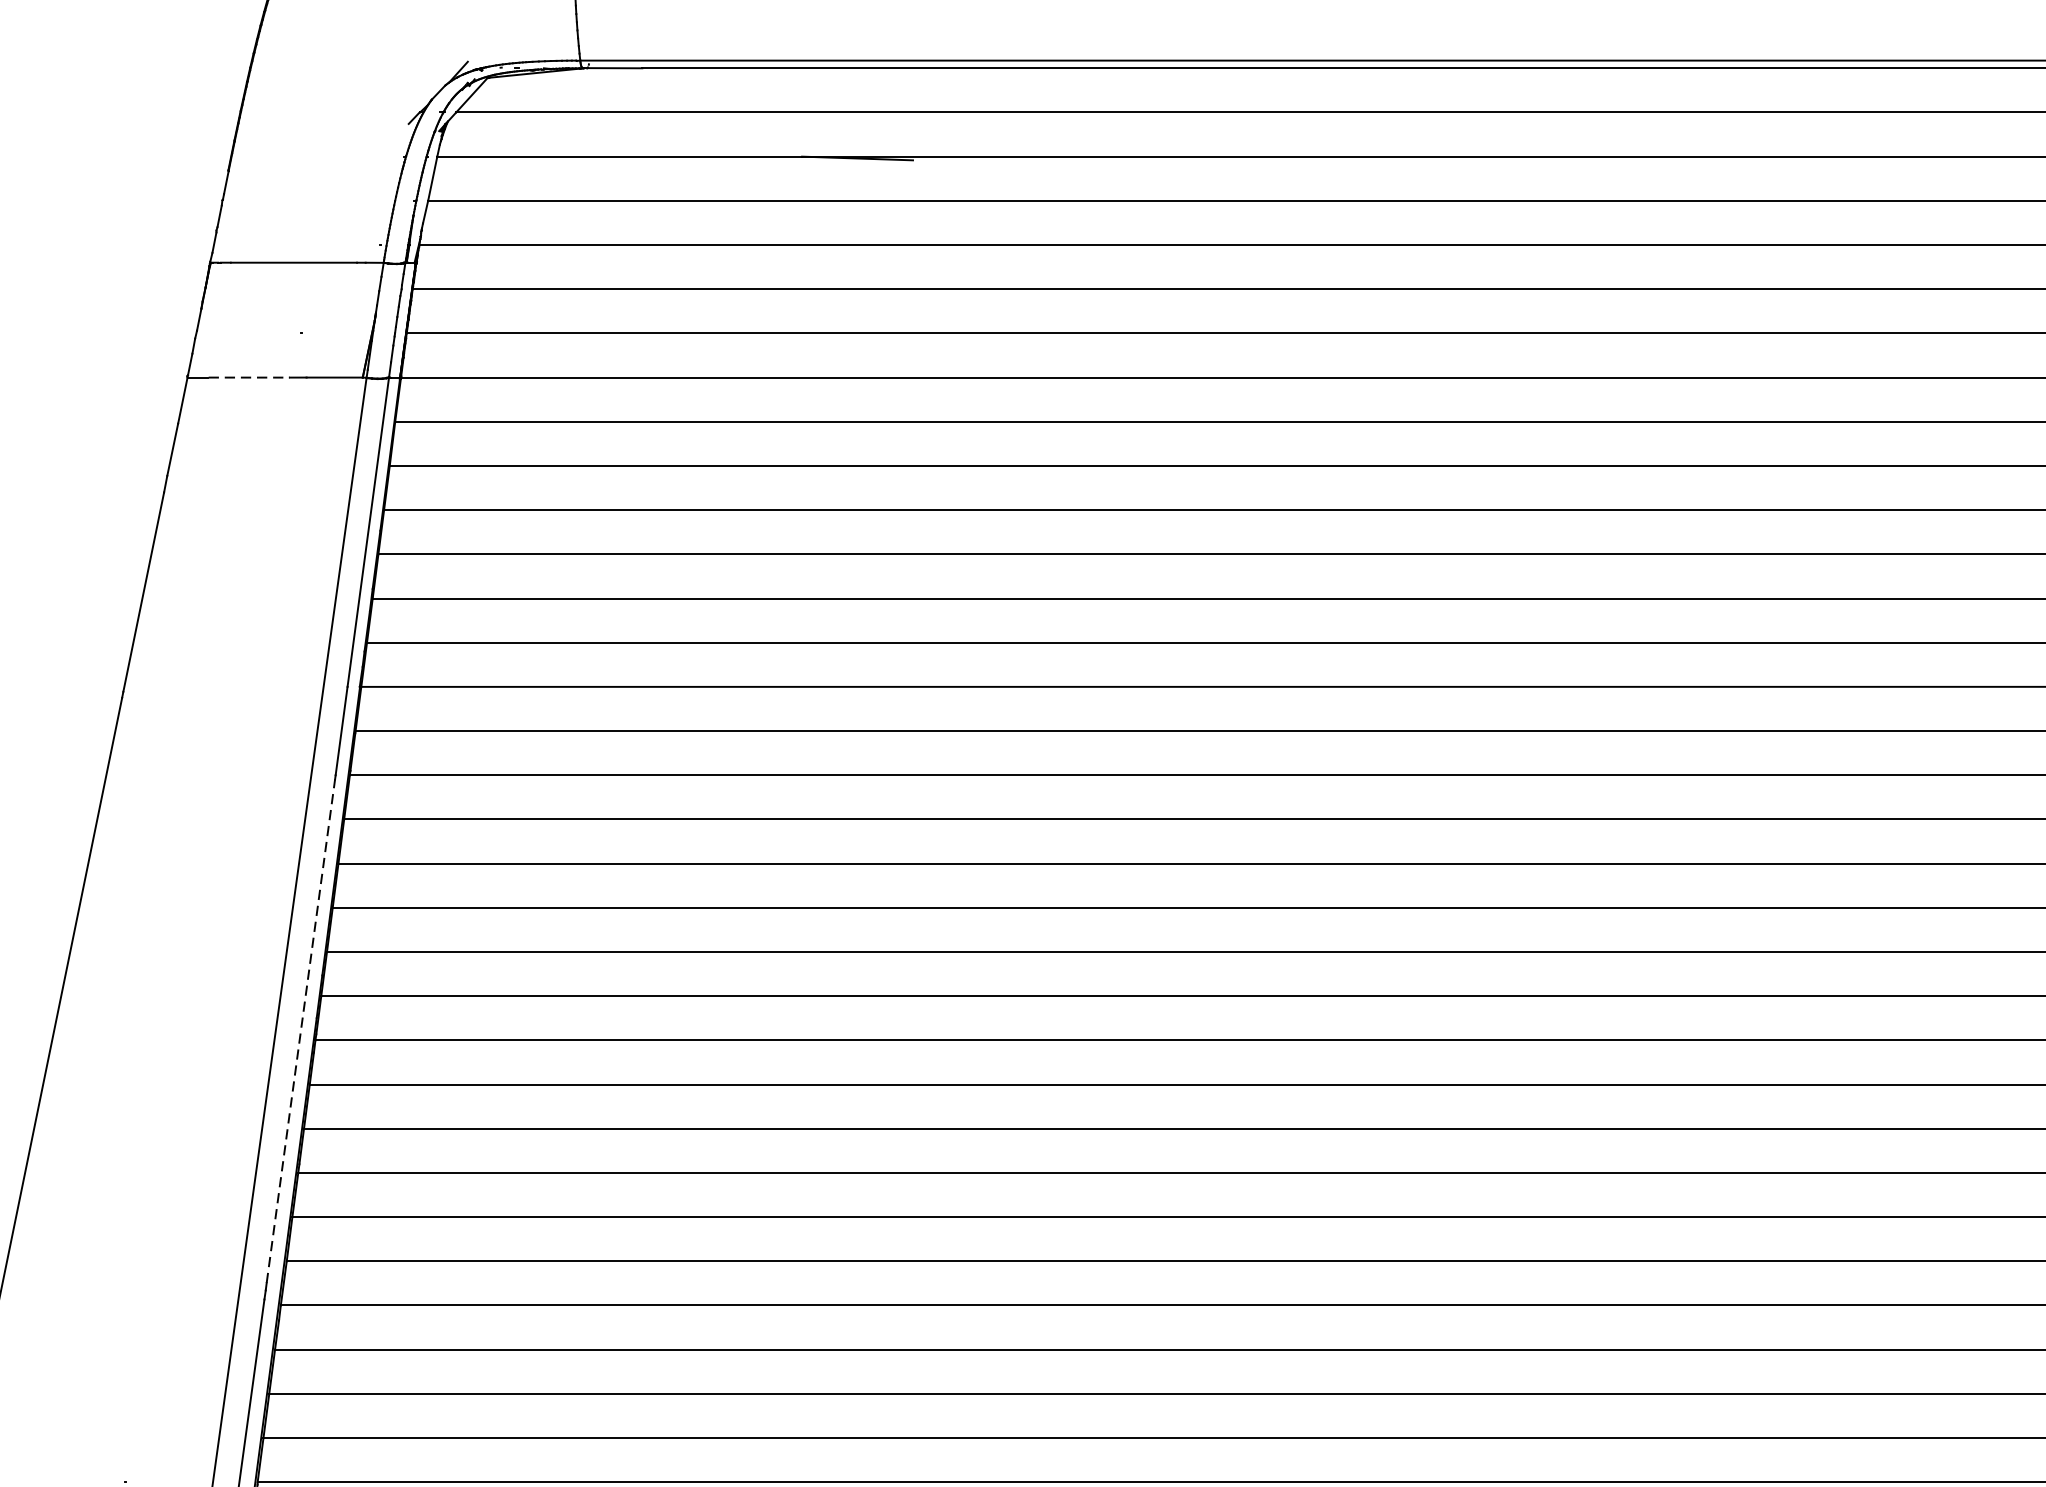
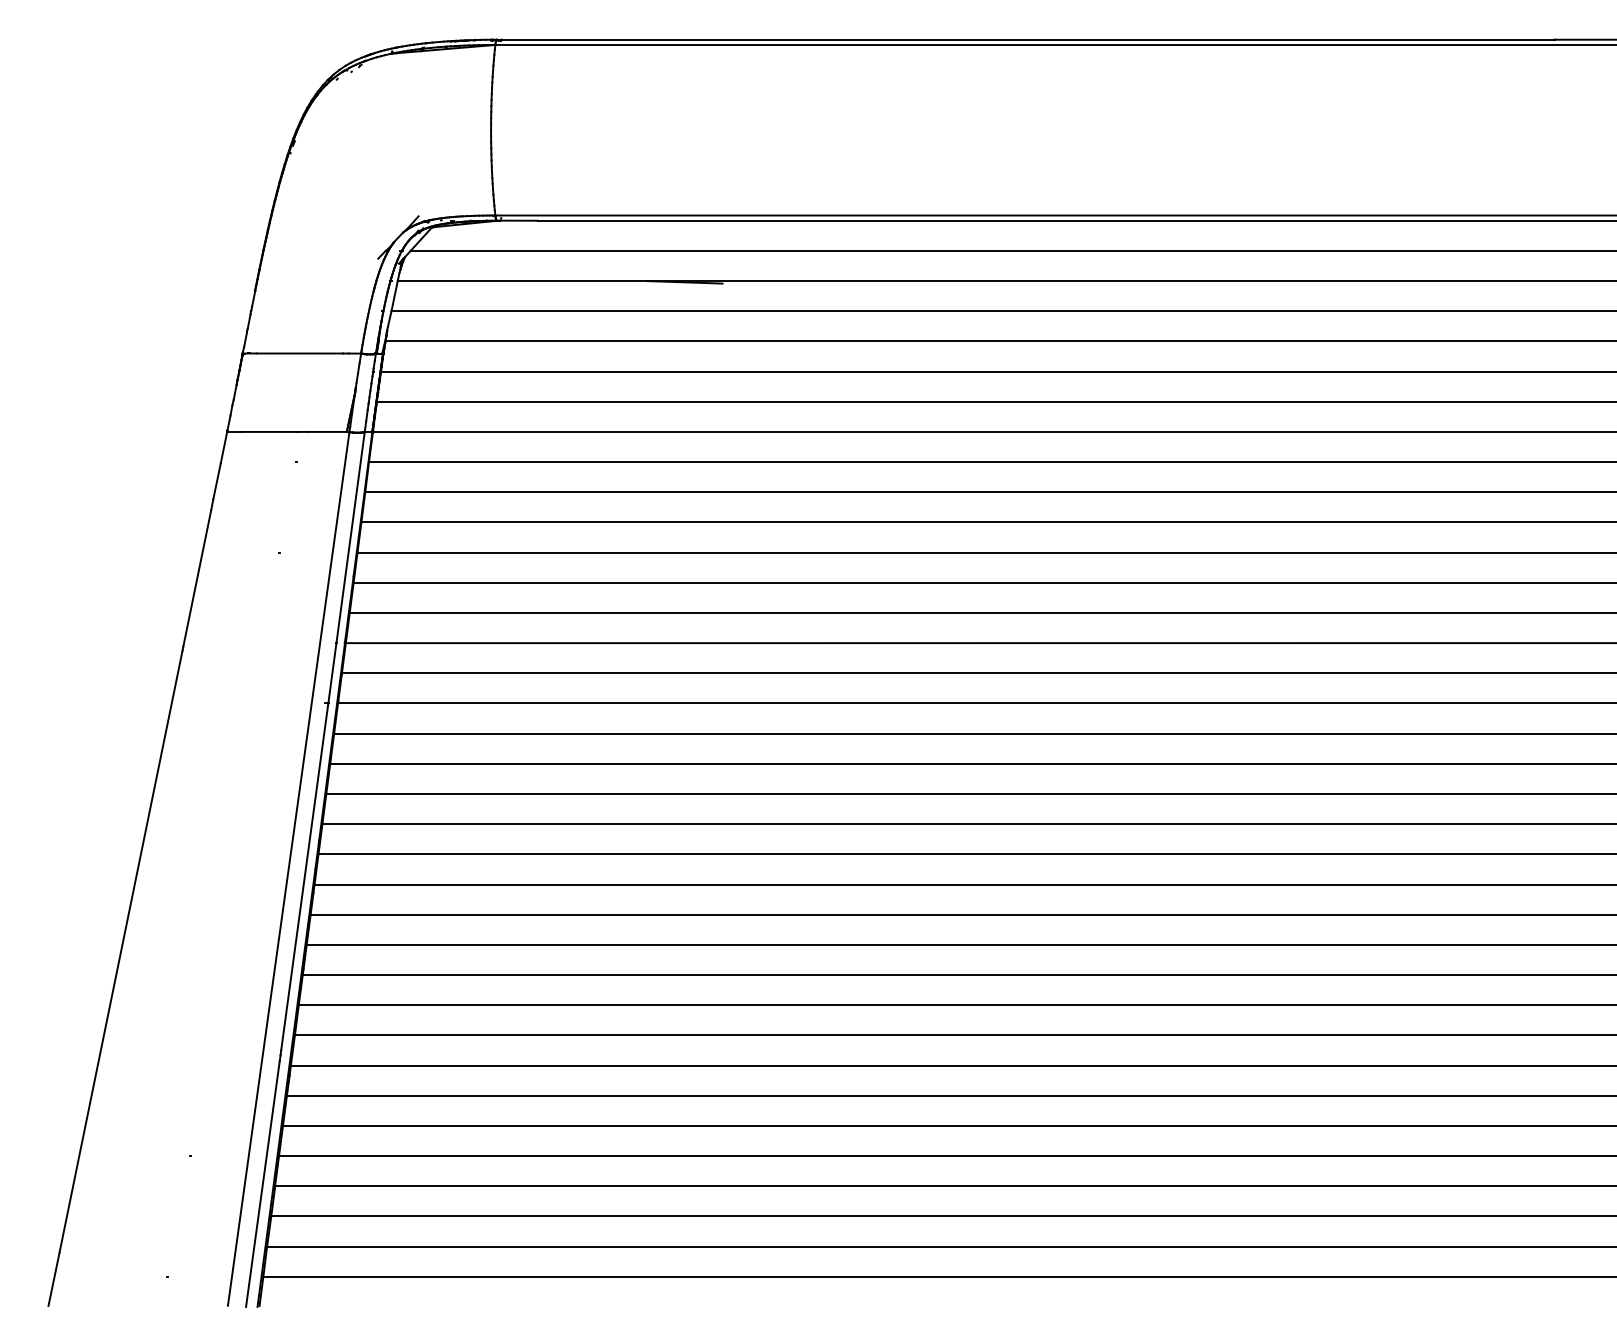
line: (249, 376) -> (269, 431), dashed -> solid
line: (300, 1031) -> (304, 878), dashed -> solid

